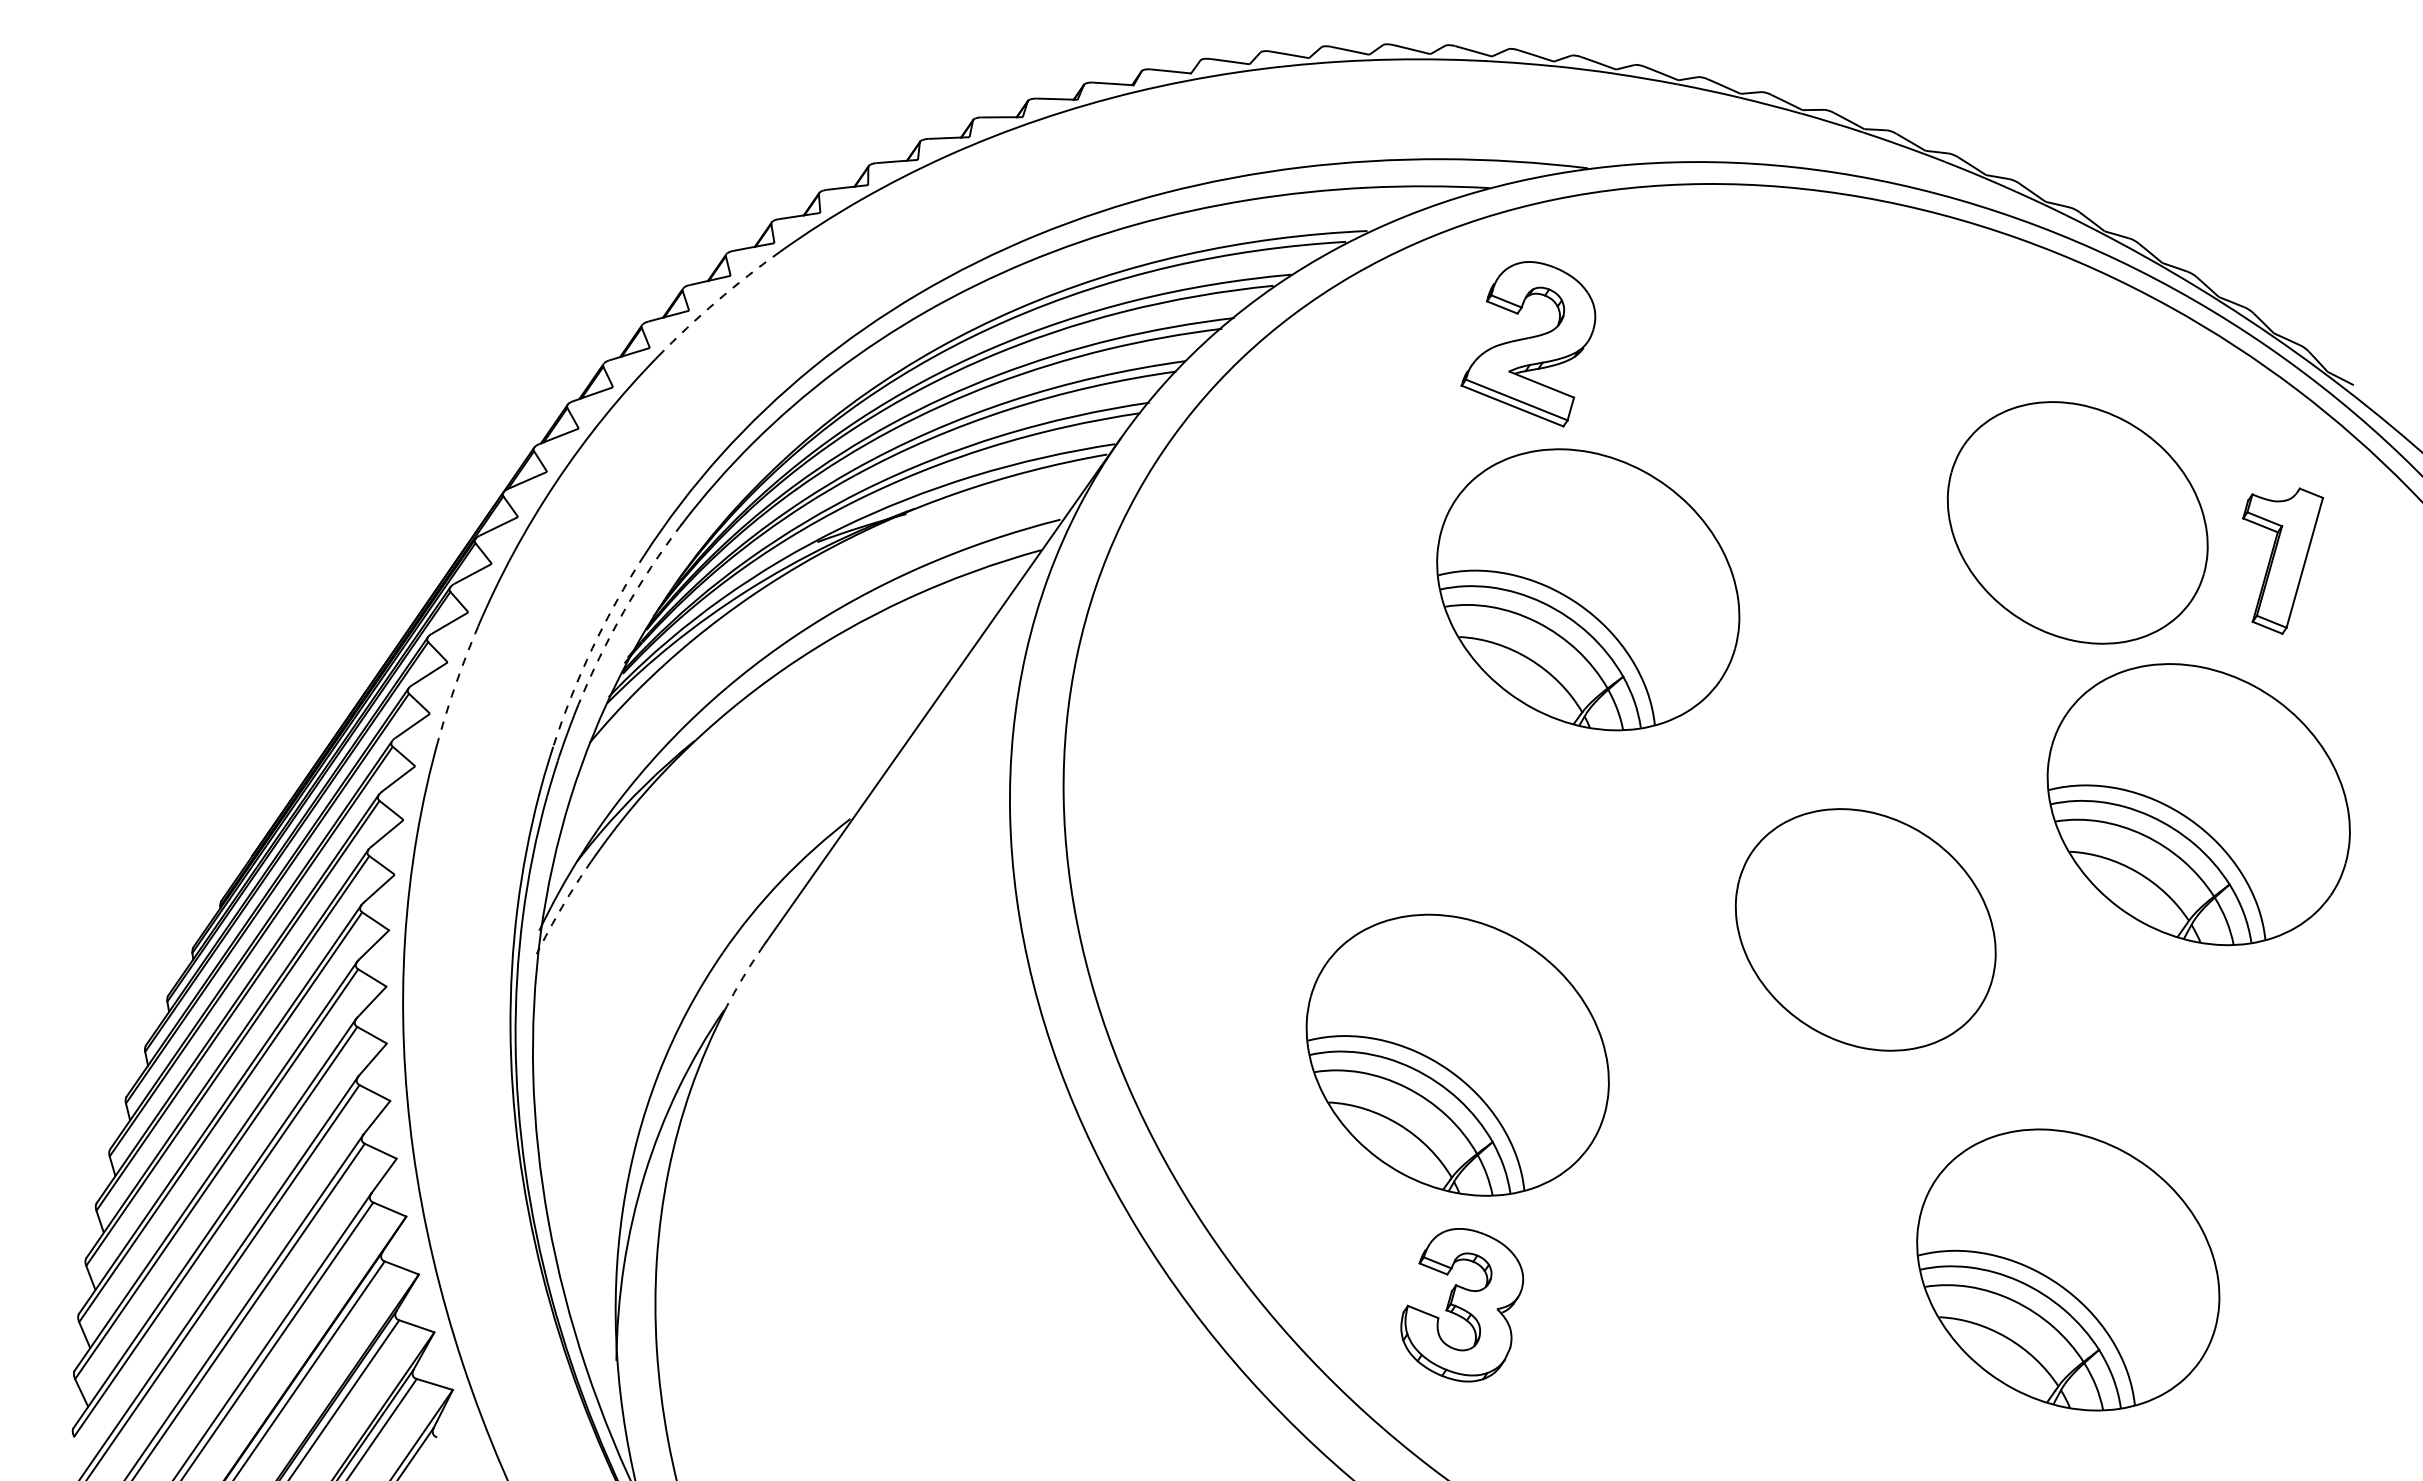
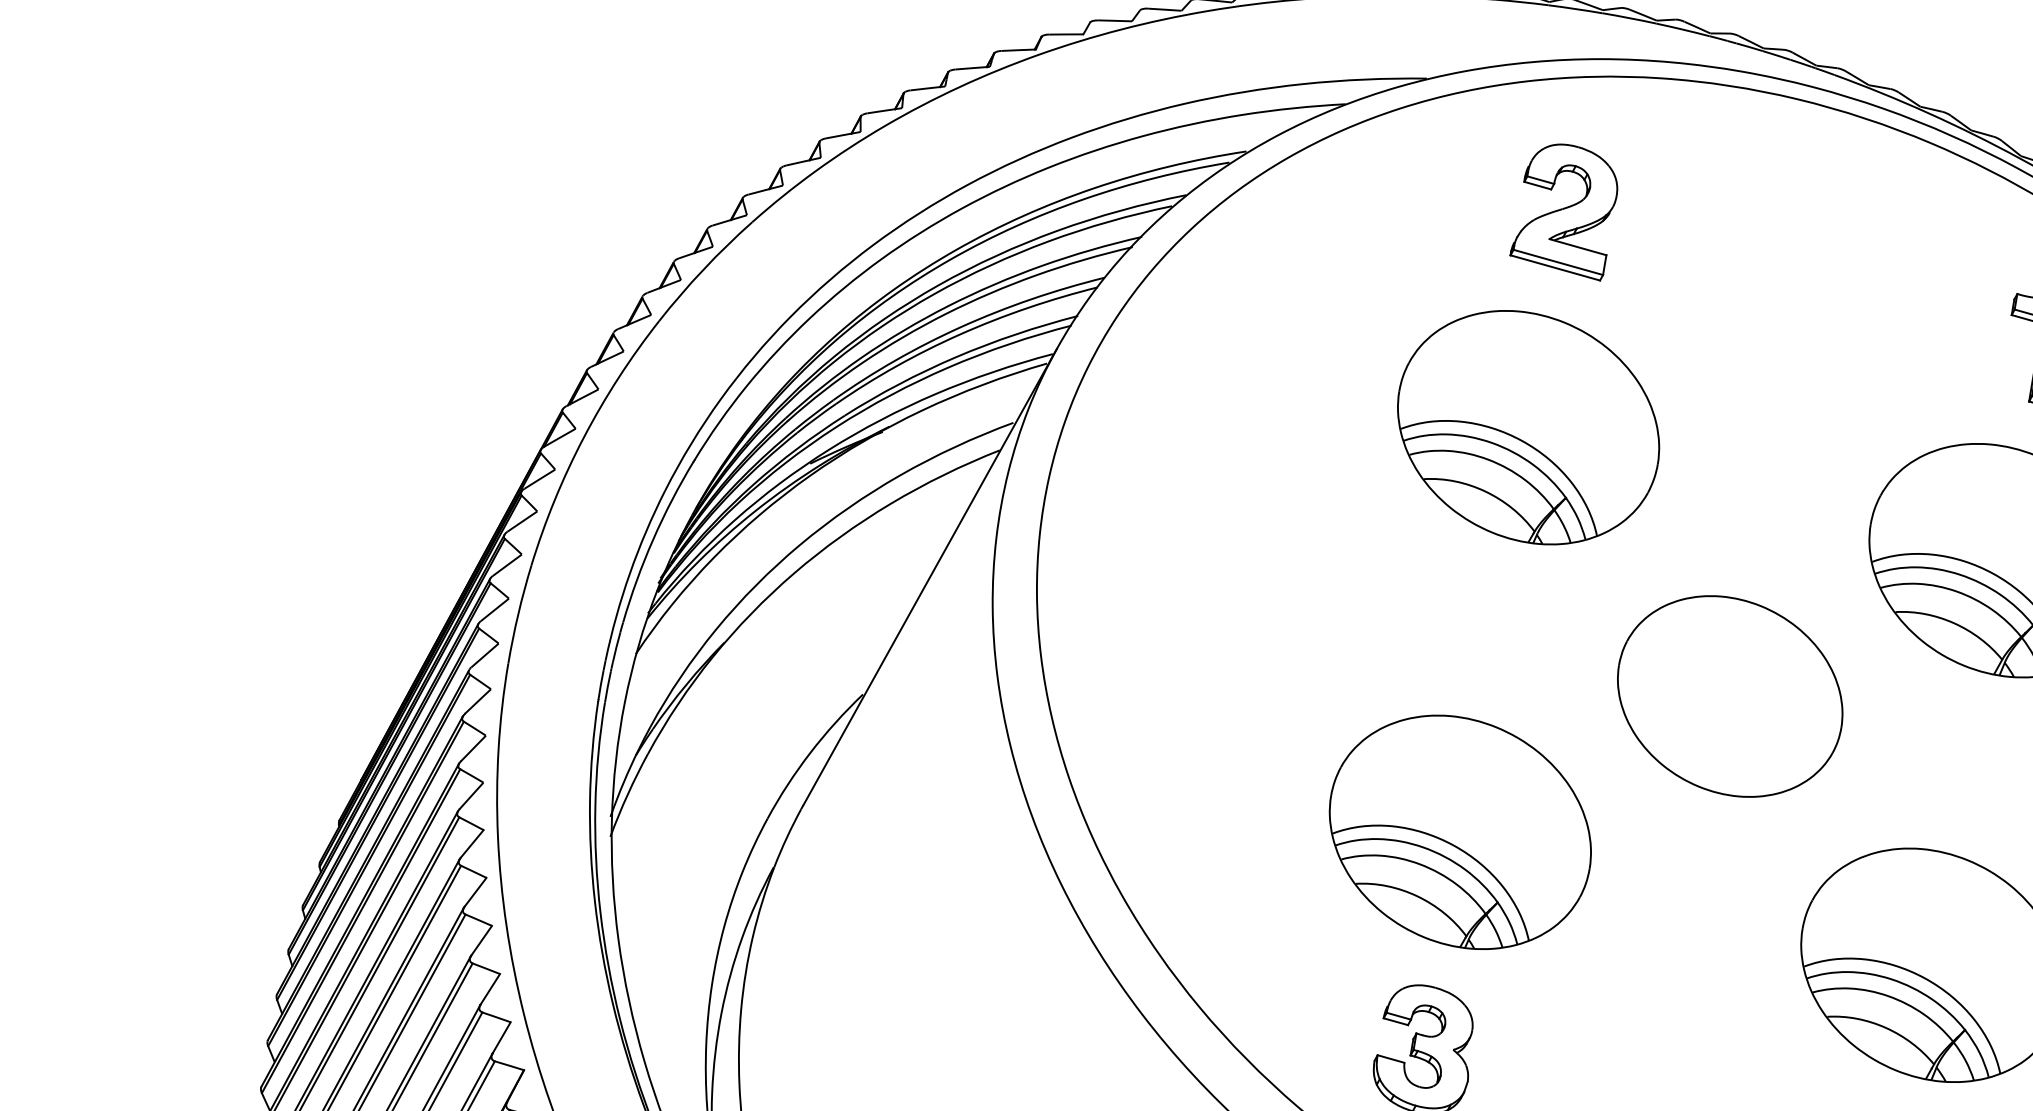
arc: (716, 301) -> (703, 269), dashed -> solid
part: (1528, 344) -> (1563, 214), moved
part: (2077, 522) -> (1872, 333), removed
part: (1588, 589) -> (1528, 427), moved
arc: (624, 611) -> (653, 539), dashed -> solid
arc: (592, 648) -> (629, 573), dashed -> solid
arc: (456, 681) -> (518, 613), dashed -> solid
arc: (562, 906) -> (627, 794), dashed -> solid
arc: (743, 977) -> (787, 837), dashed -> solid
part: (1457, 1054) -> (1460, 831), moved

